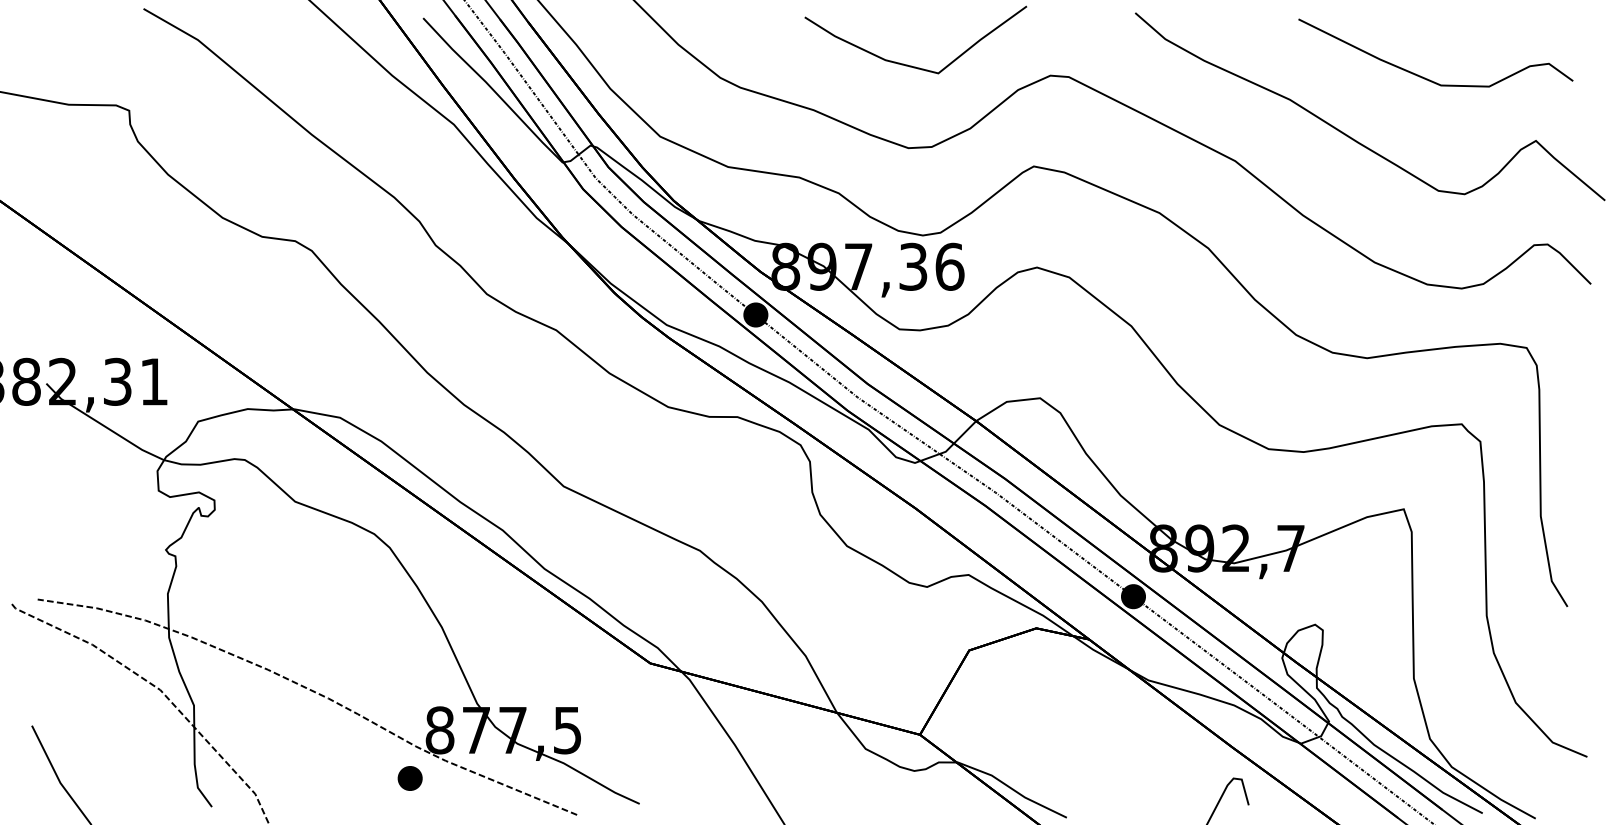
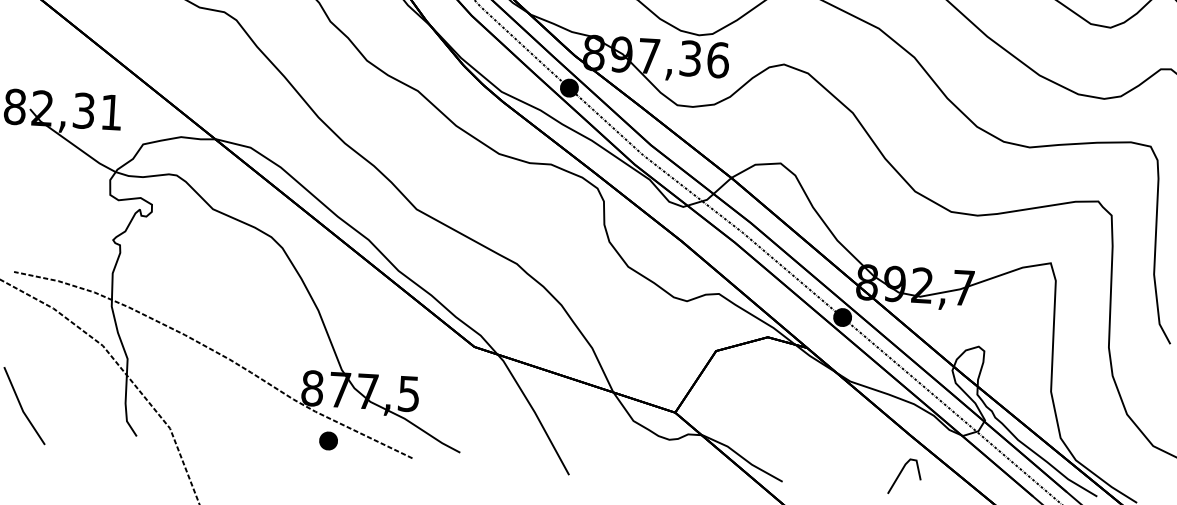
part: (409, 778) -> (328, 440), moved

